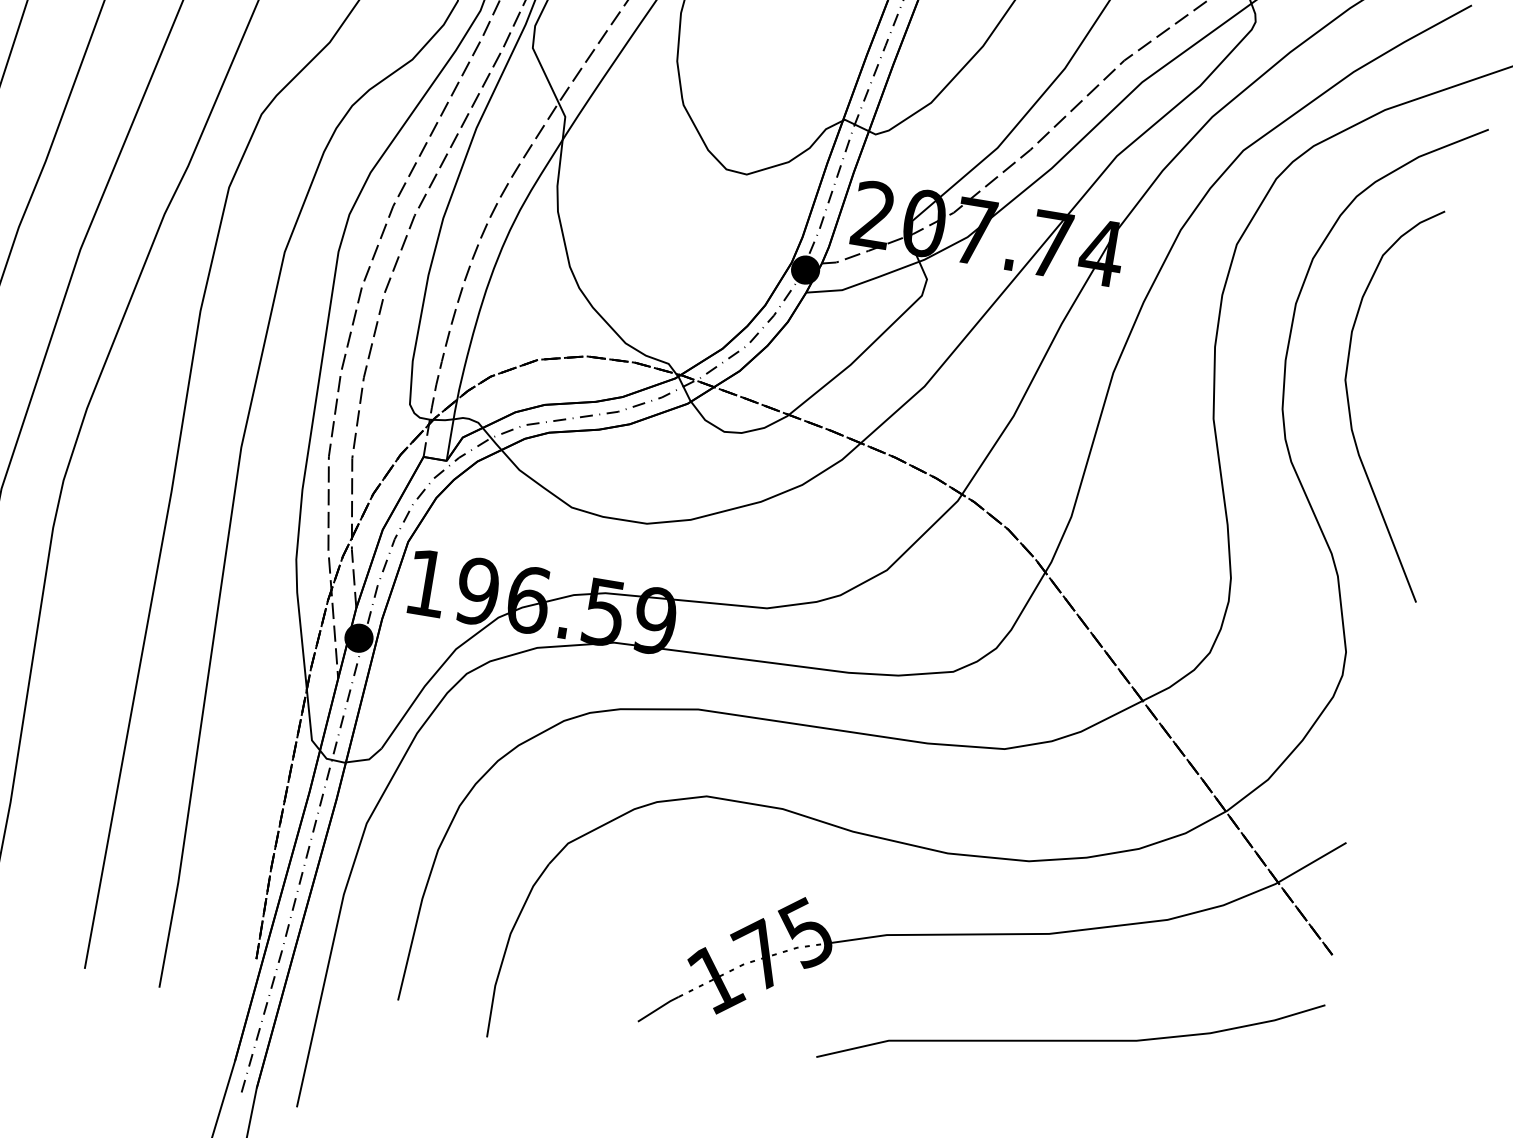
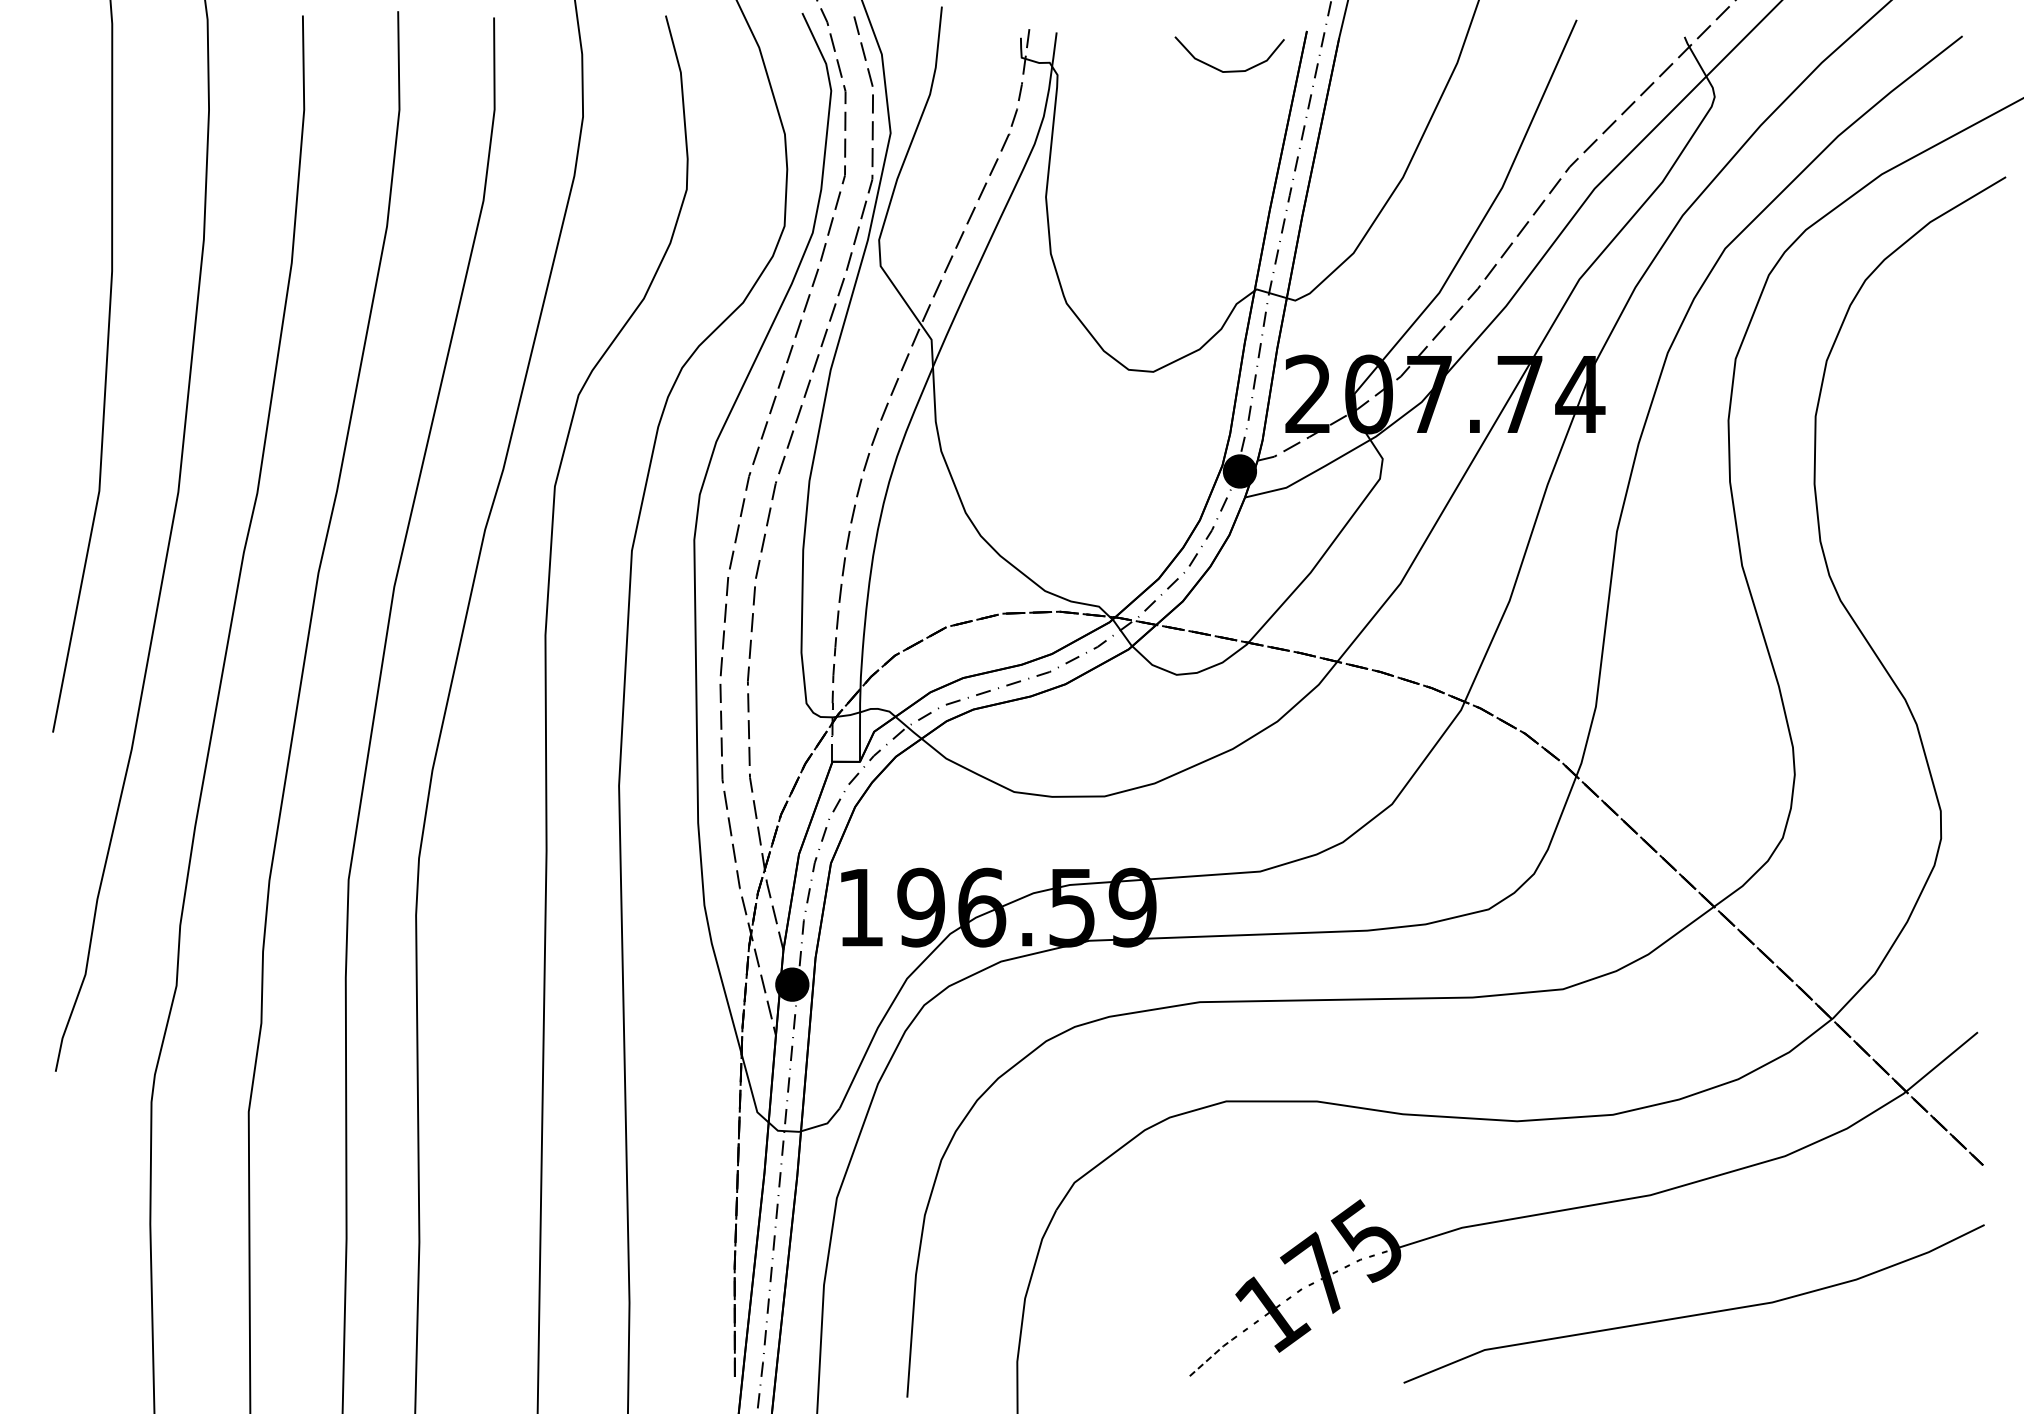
curve: (1349, 404) -> (1897, 523), removed
line: (658, 1009) -> (1211, 1357), solid -> dashed

